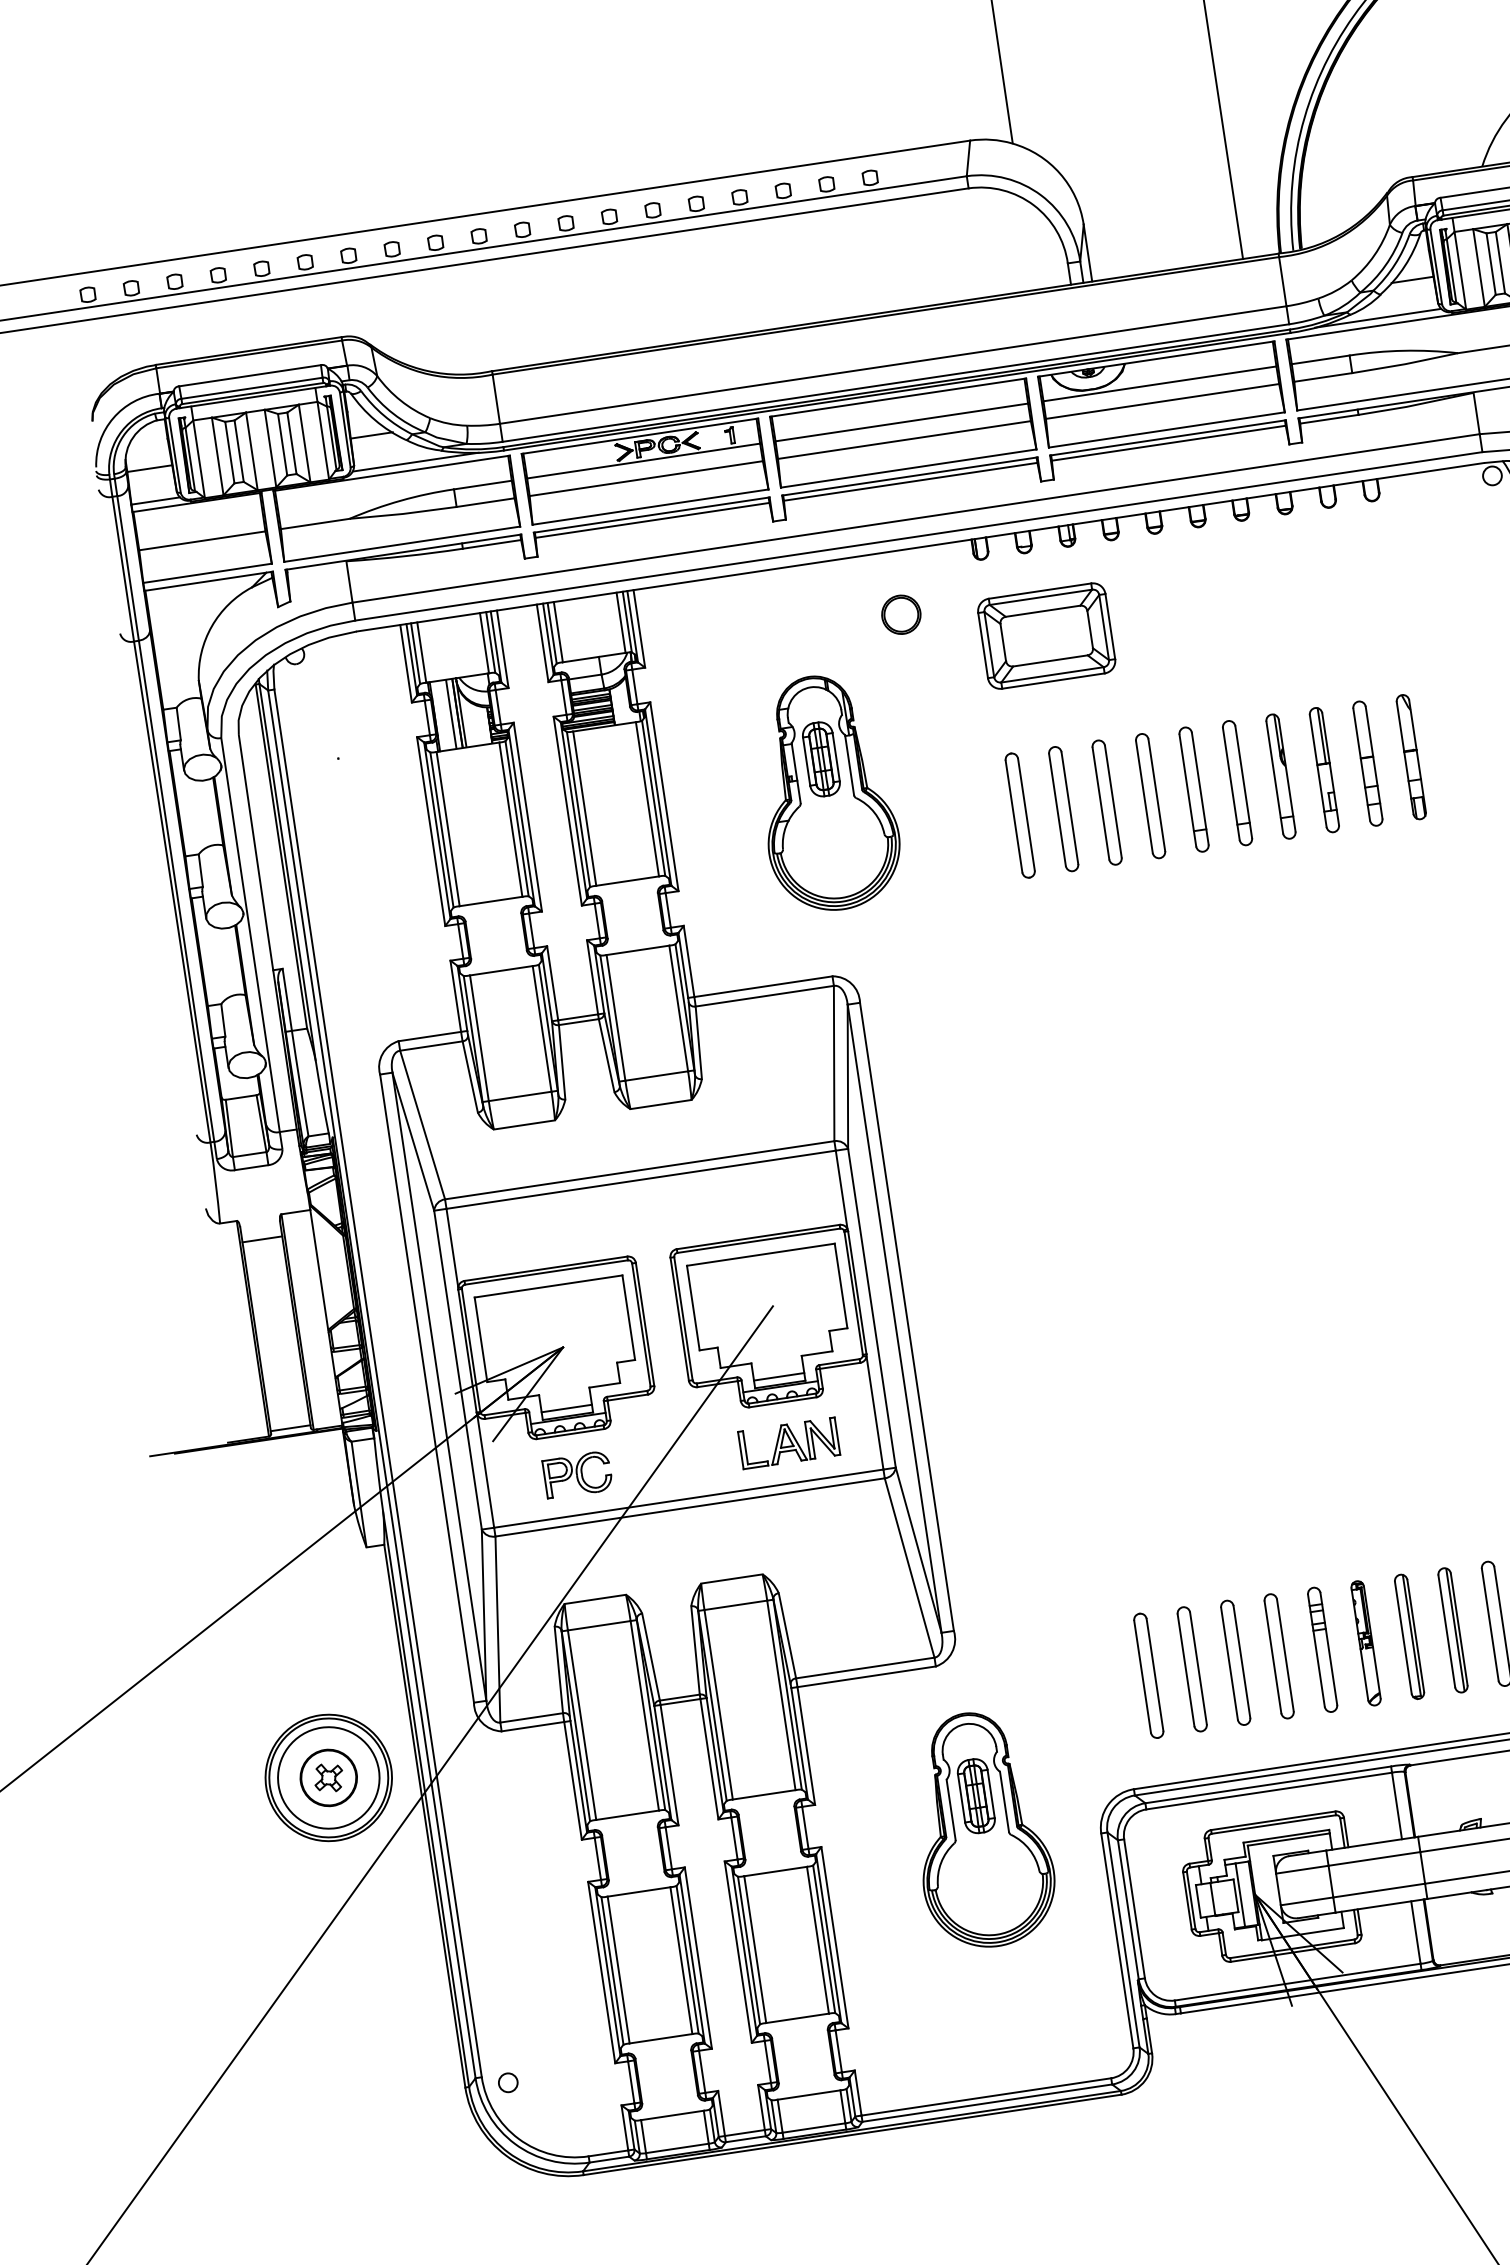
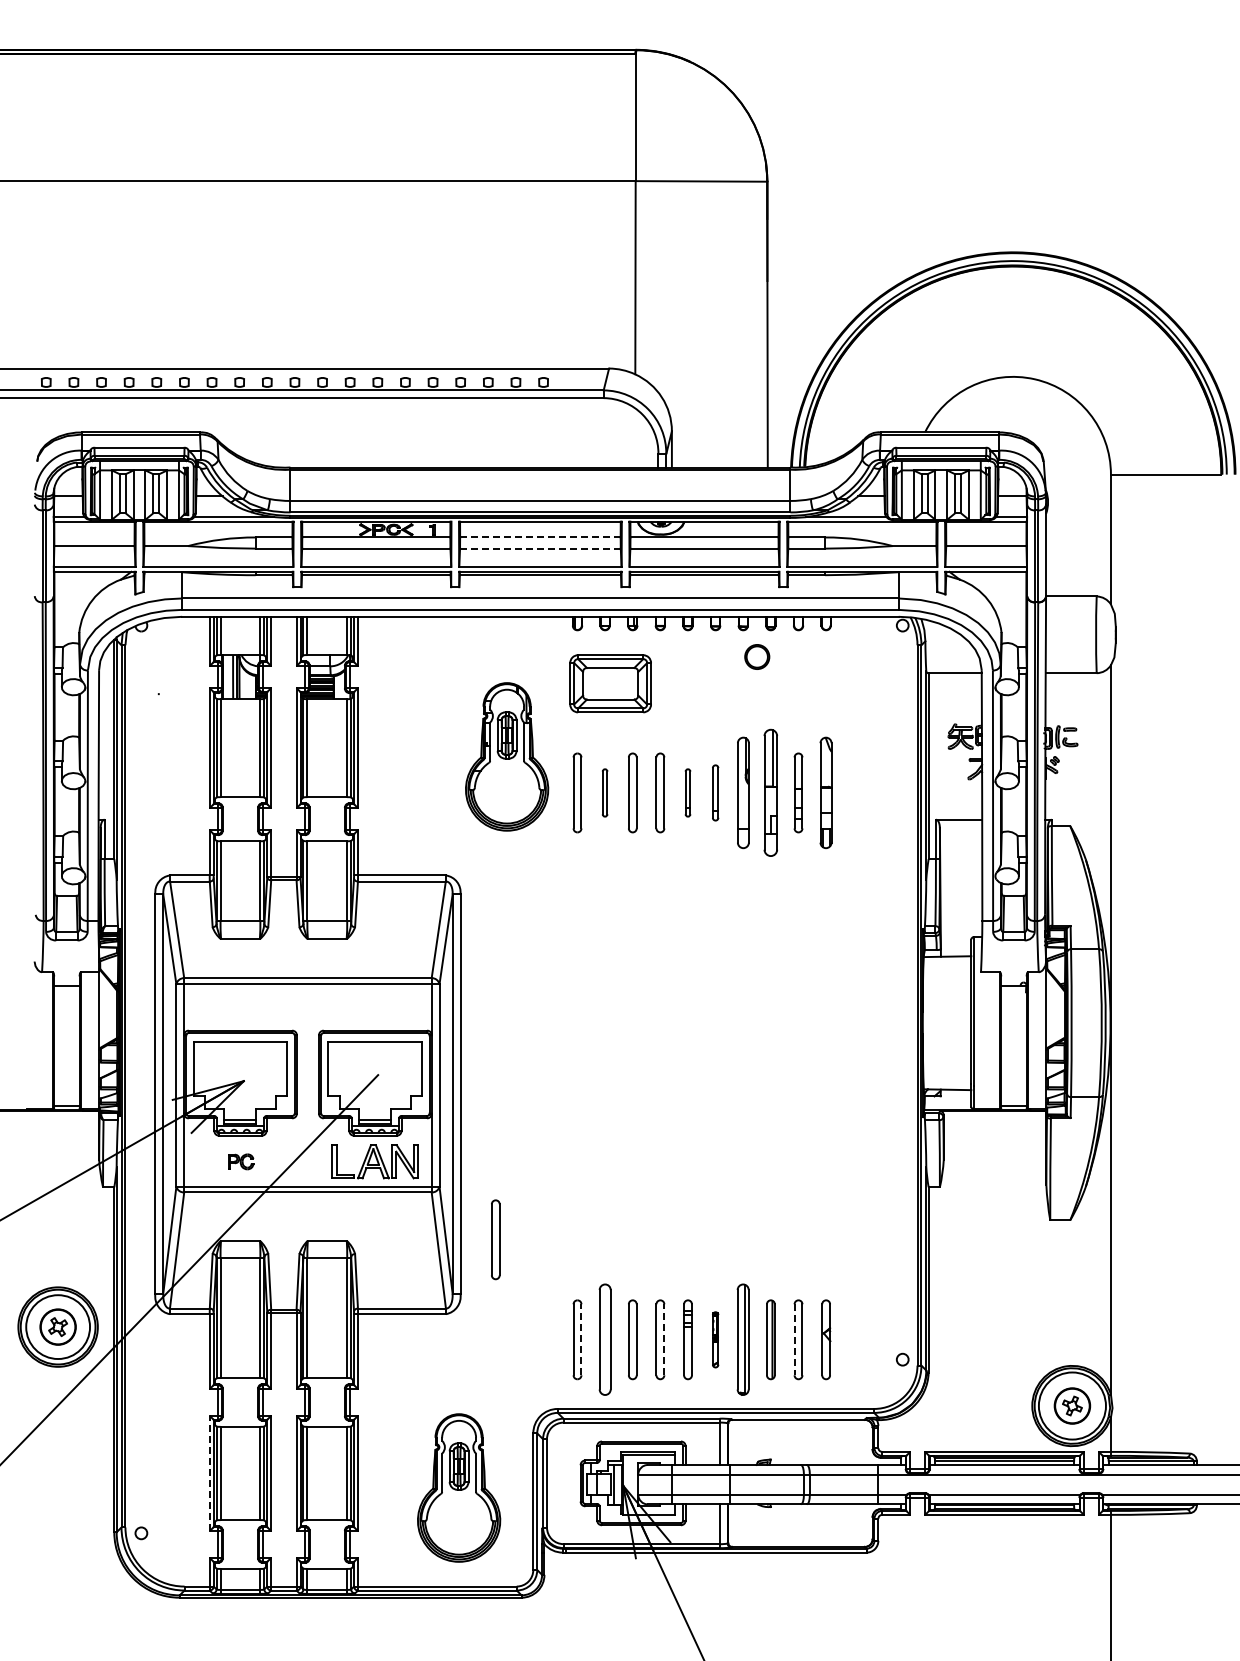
line: (901, 422) -> (540, 537), solid -> dashed
line: (904, 439) -> (540, 548), solid -> dashed
circle: (901, 613) -> (757, 656), moved
part: (1411, 756) -> (826, 792), size x1.4
part: (1323, 769) -> (770, 792), size x1.6
part: (1279, 776) -> (742, 792), size x1.4
part: (1237, 782) -> (715, 792), size x0.7
part: (1193, 789) -> (687, 792), size x0.6
part: (826, 792) -> (507, 756), moved
part: (1062, 808) -> (604, 792), size x0.6
part: (789, 1442) -> (375, 1161), size x1.4
part: (576, 1474) -> (240, 1161), size x0.6
part: (996, 1537) -> (495, 1239), added
line: (1490, 1624) -> (794, 1339), solid -> dashed
part: (1409, 1636) -> (743, 1339), size x1.4
part: (1365, 1642) -> (715, 1339), size x0.7
line: (1285, 1654) -> (664, 1339), solid -> dashed
part: (1191, 1669) -> (604, 1339), size x1.4
line: (1154, 1674) -> (581, 1339), solid -> dashed
part: (981, 1828) -> (459, 1487), moved
line: (601, 1972) -> (209, 1473), solid -> dashed

